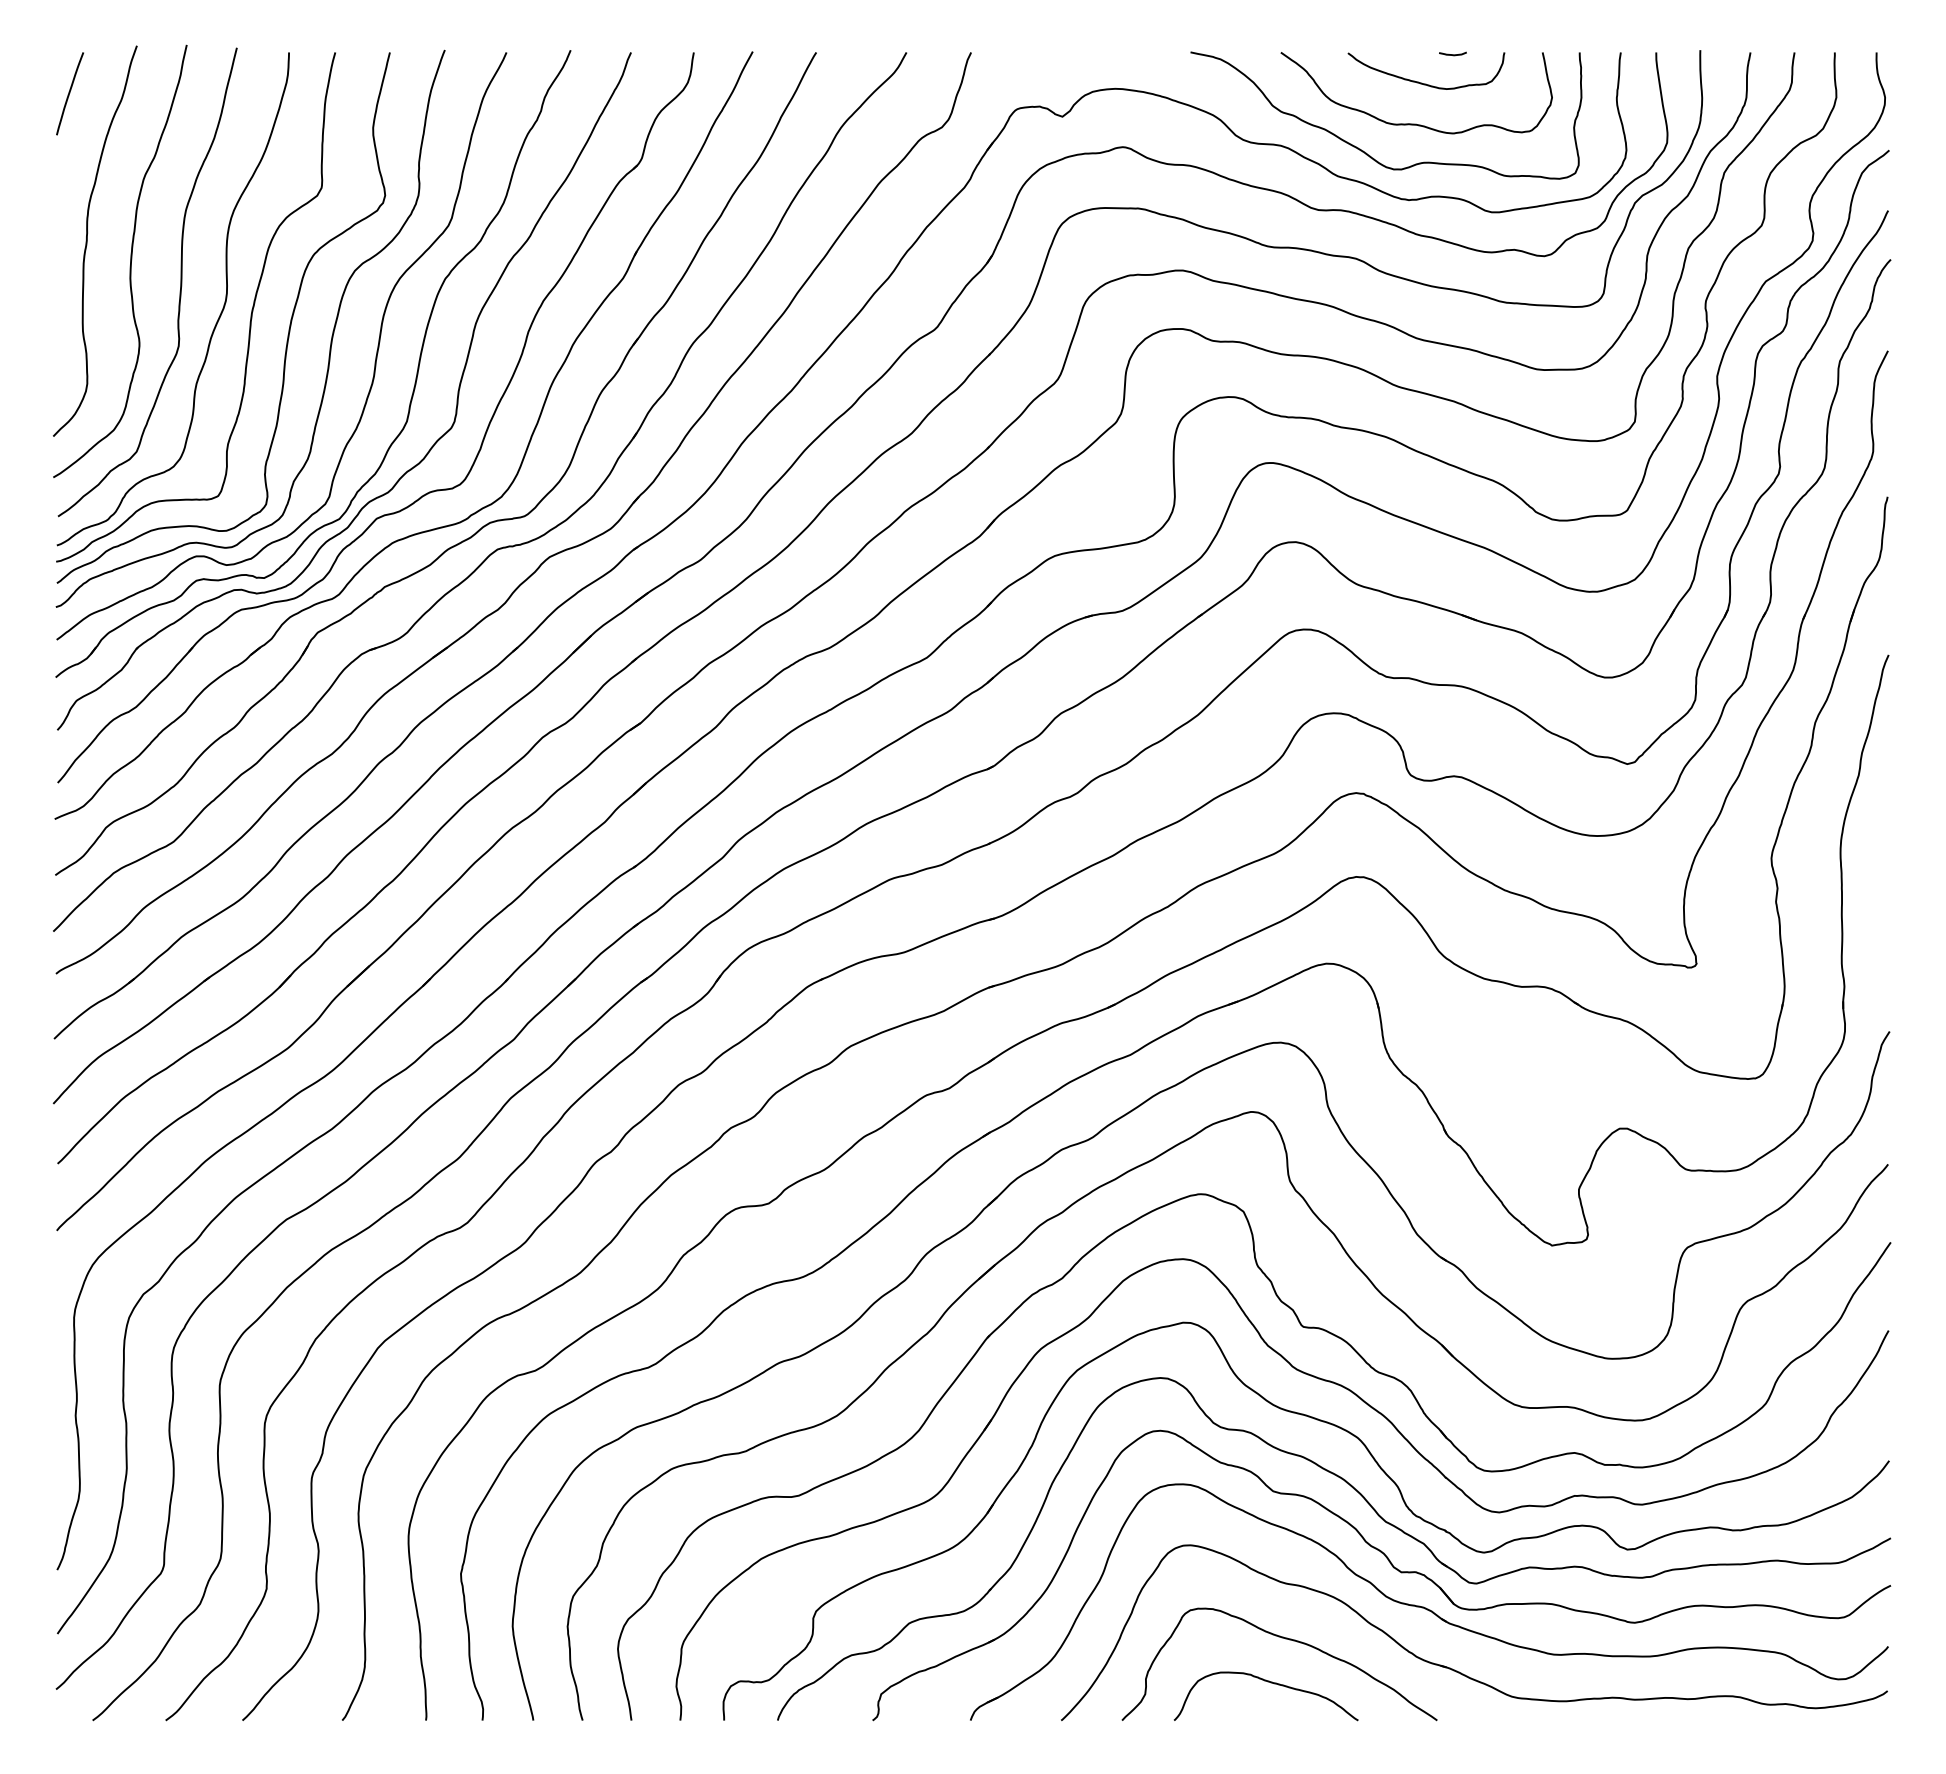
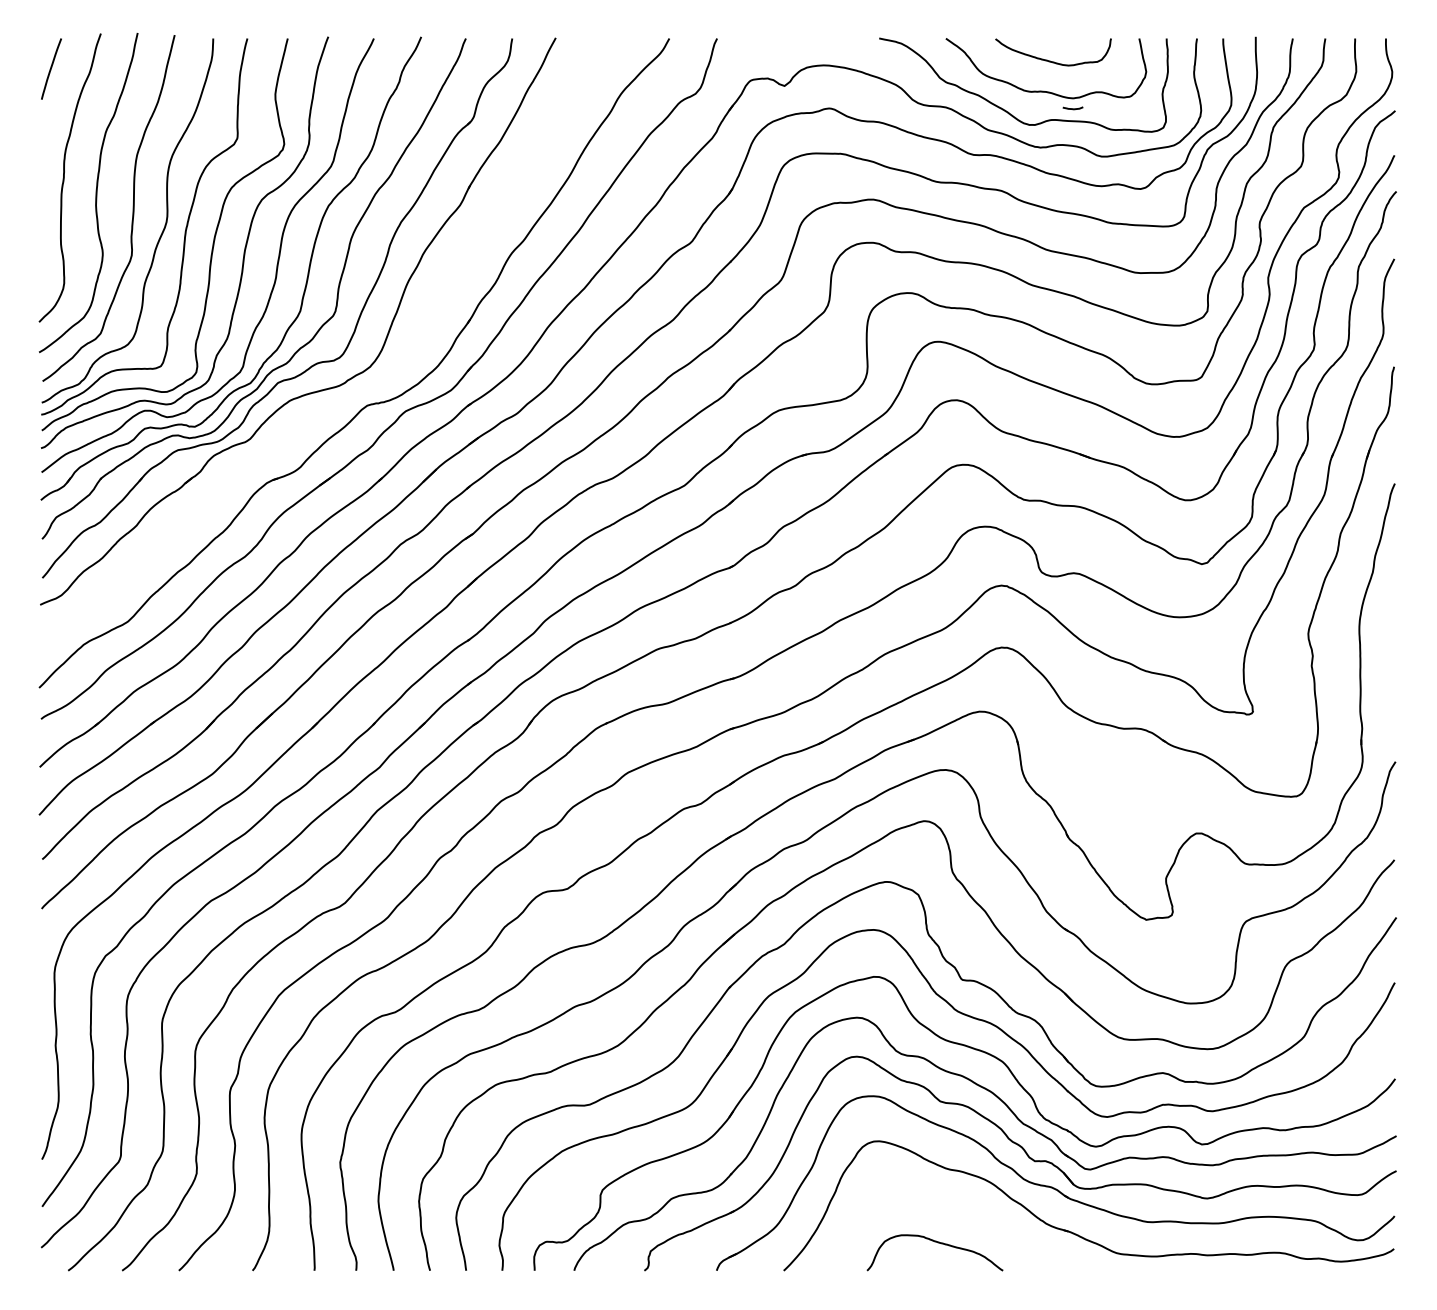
curve: (1452, 54) -> (1072, 108), moved
part: (483, 525) -> (356, 387), removed
curve: (1285, 1639) -> (949, 1210), removed

